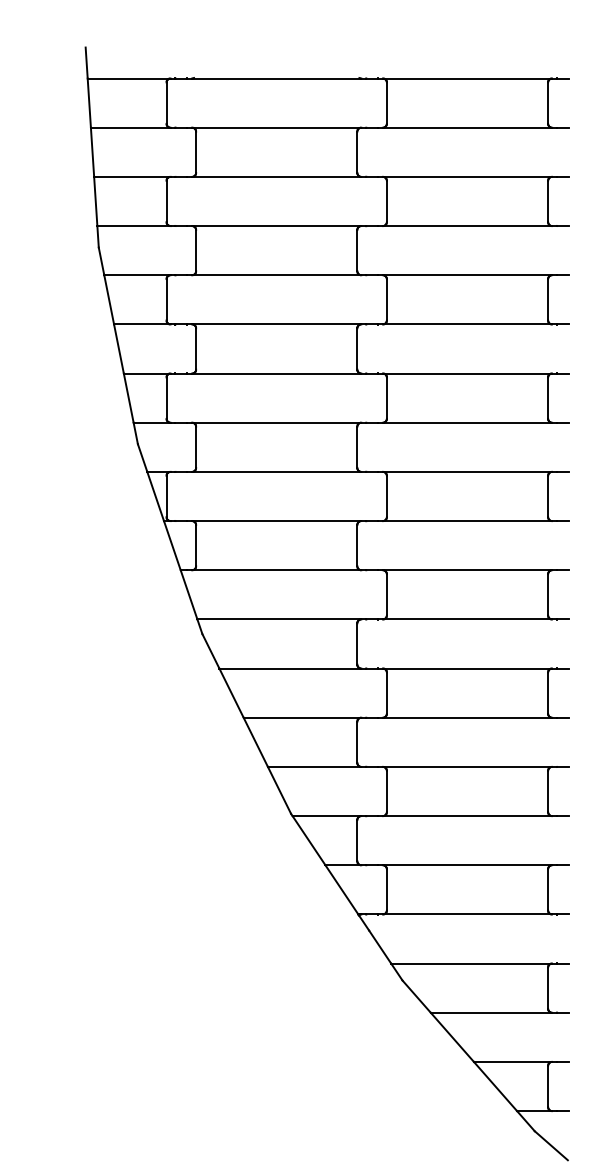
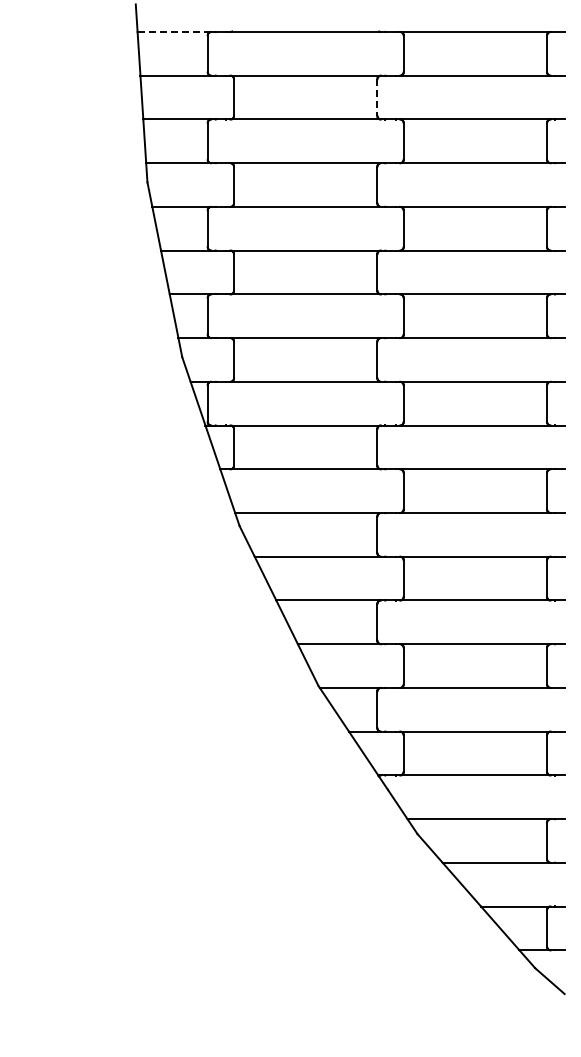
line: (129, 79) -> (174, 32), solid -> dashed
line: (357, 153) -> (377, 98), solid -> dashed

